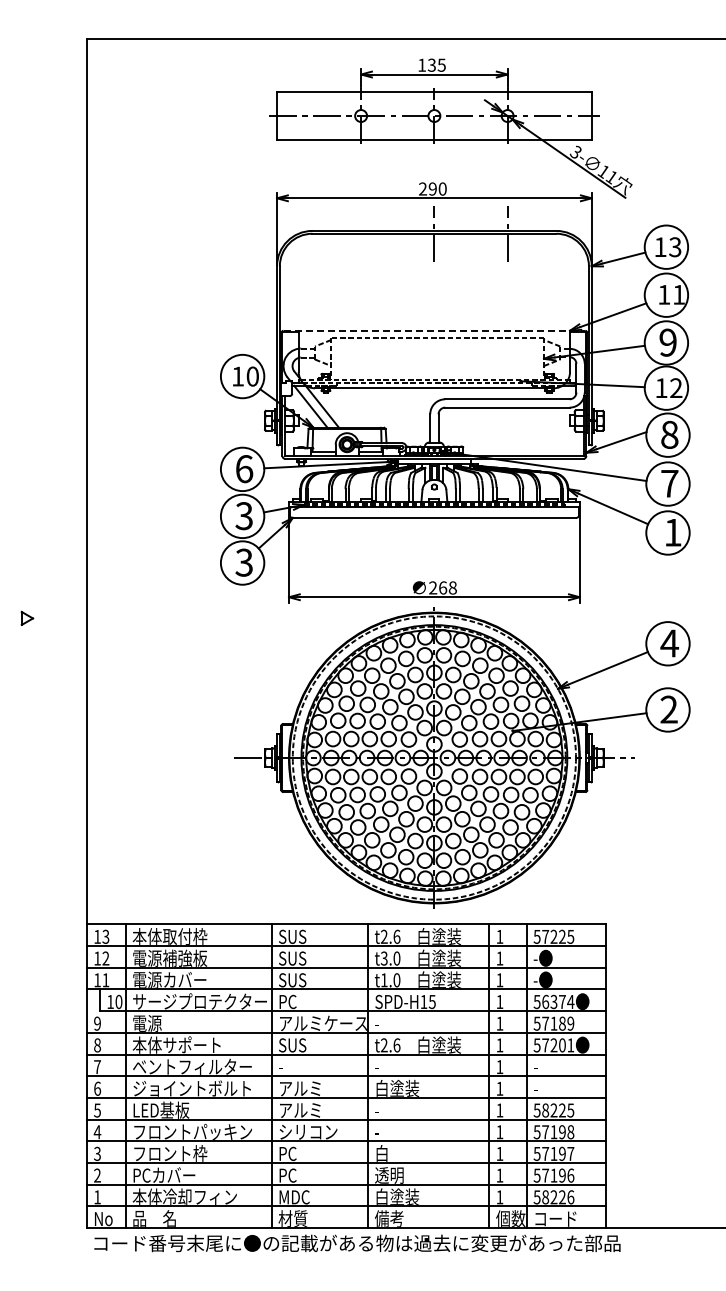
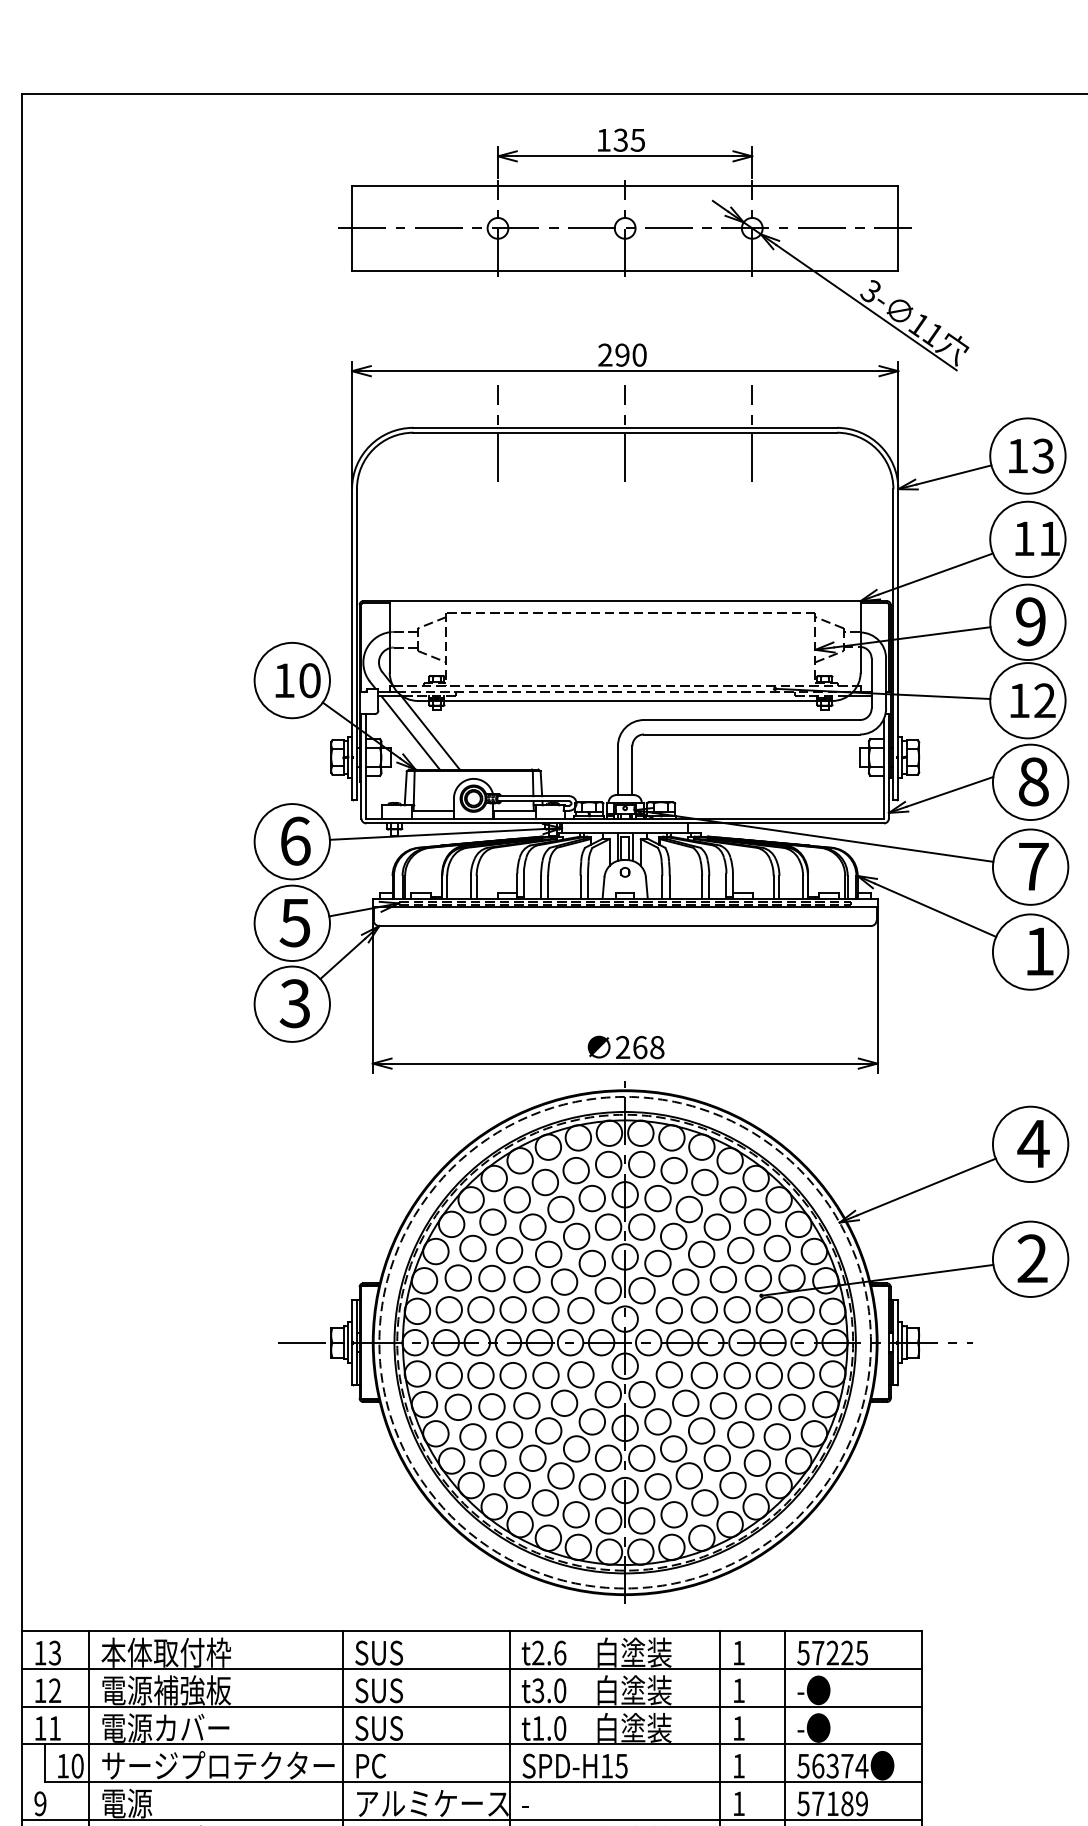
line: (361, 234) -> (498, 433), added
line: (434, 330) -> (625, 600), dashed -> solid
text: (244, 515) -> (295, 921), 3 -> 5

